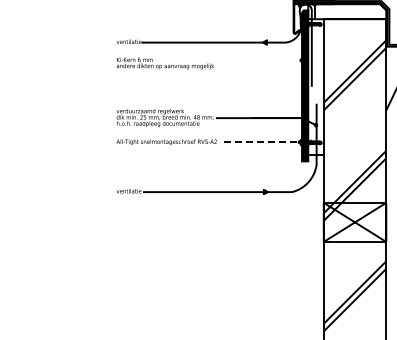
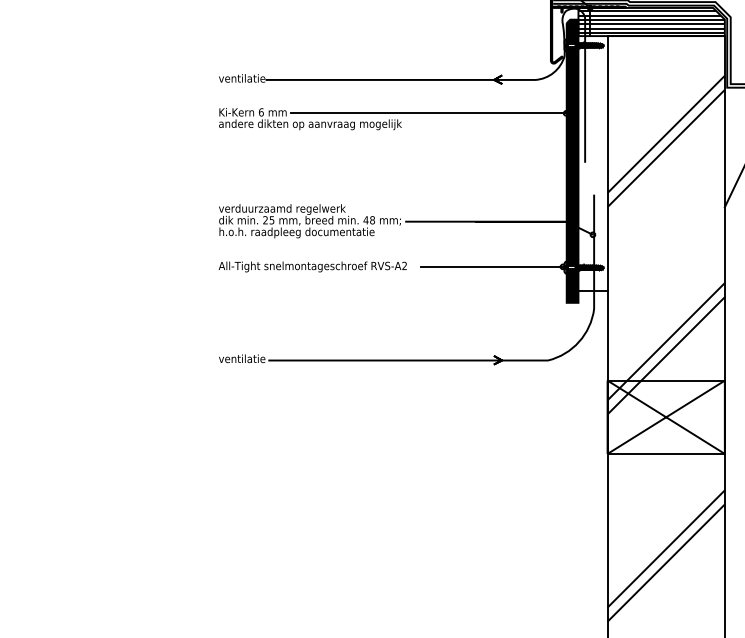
hatch: (347, 11) -> (652, 21), added
line: (227, 60) -> (426, 113), added
line: (263, 142) -> (494, 267), dashed -> solid

